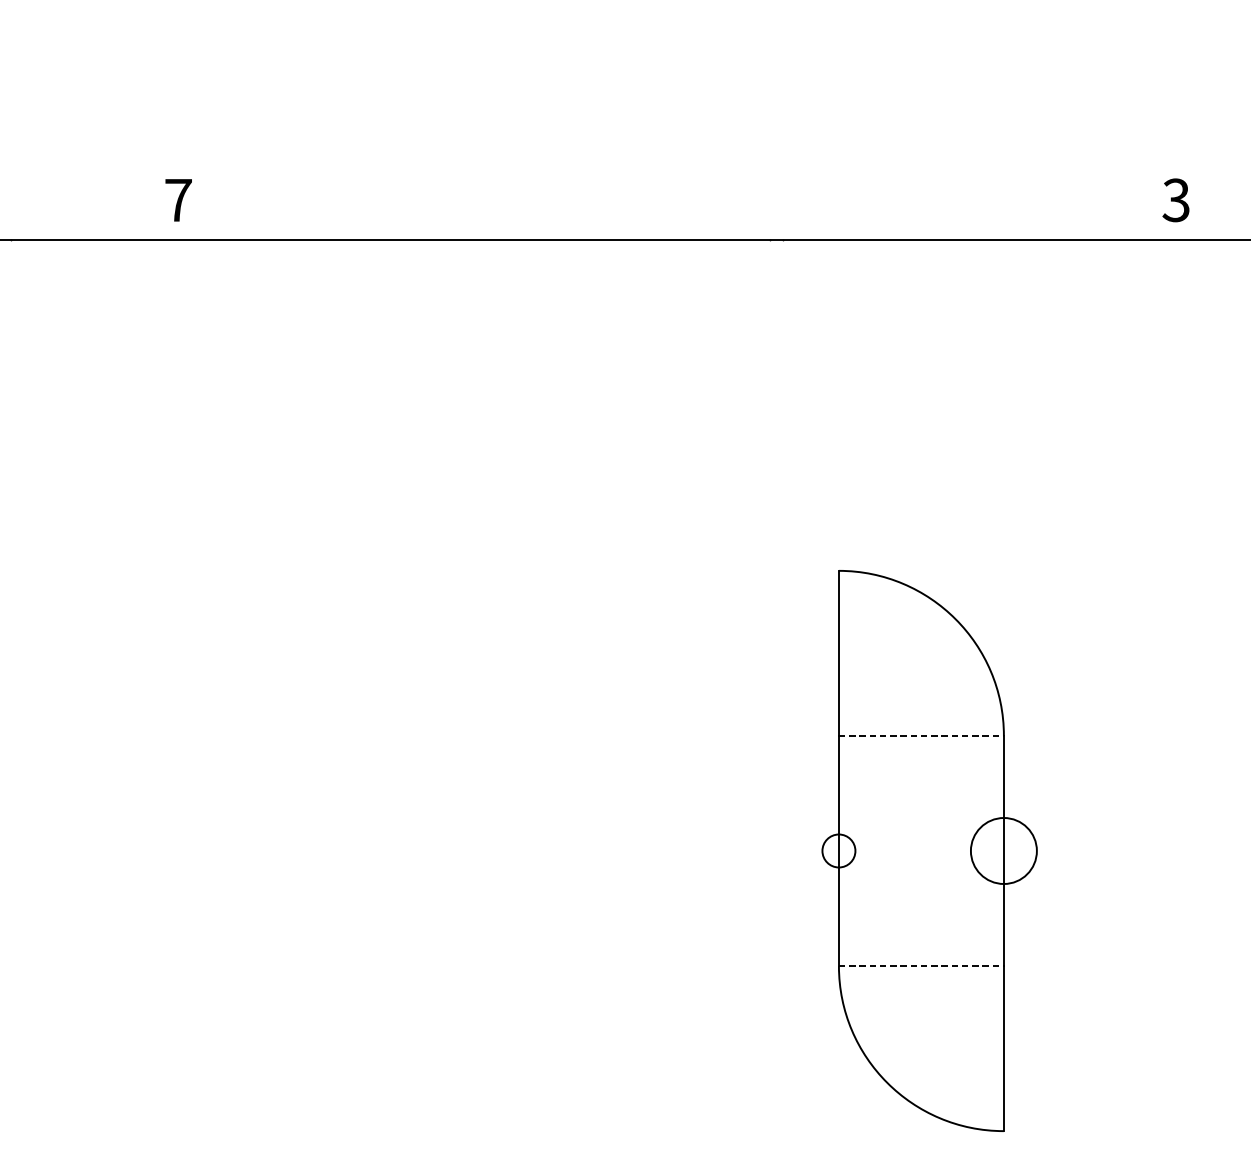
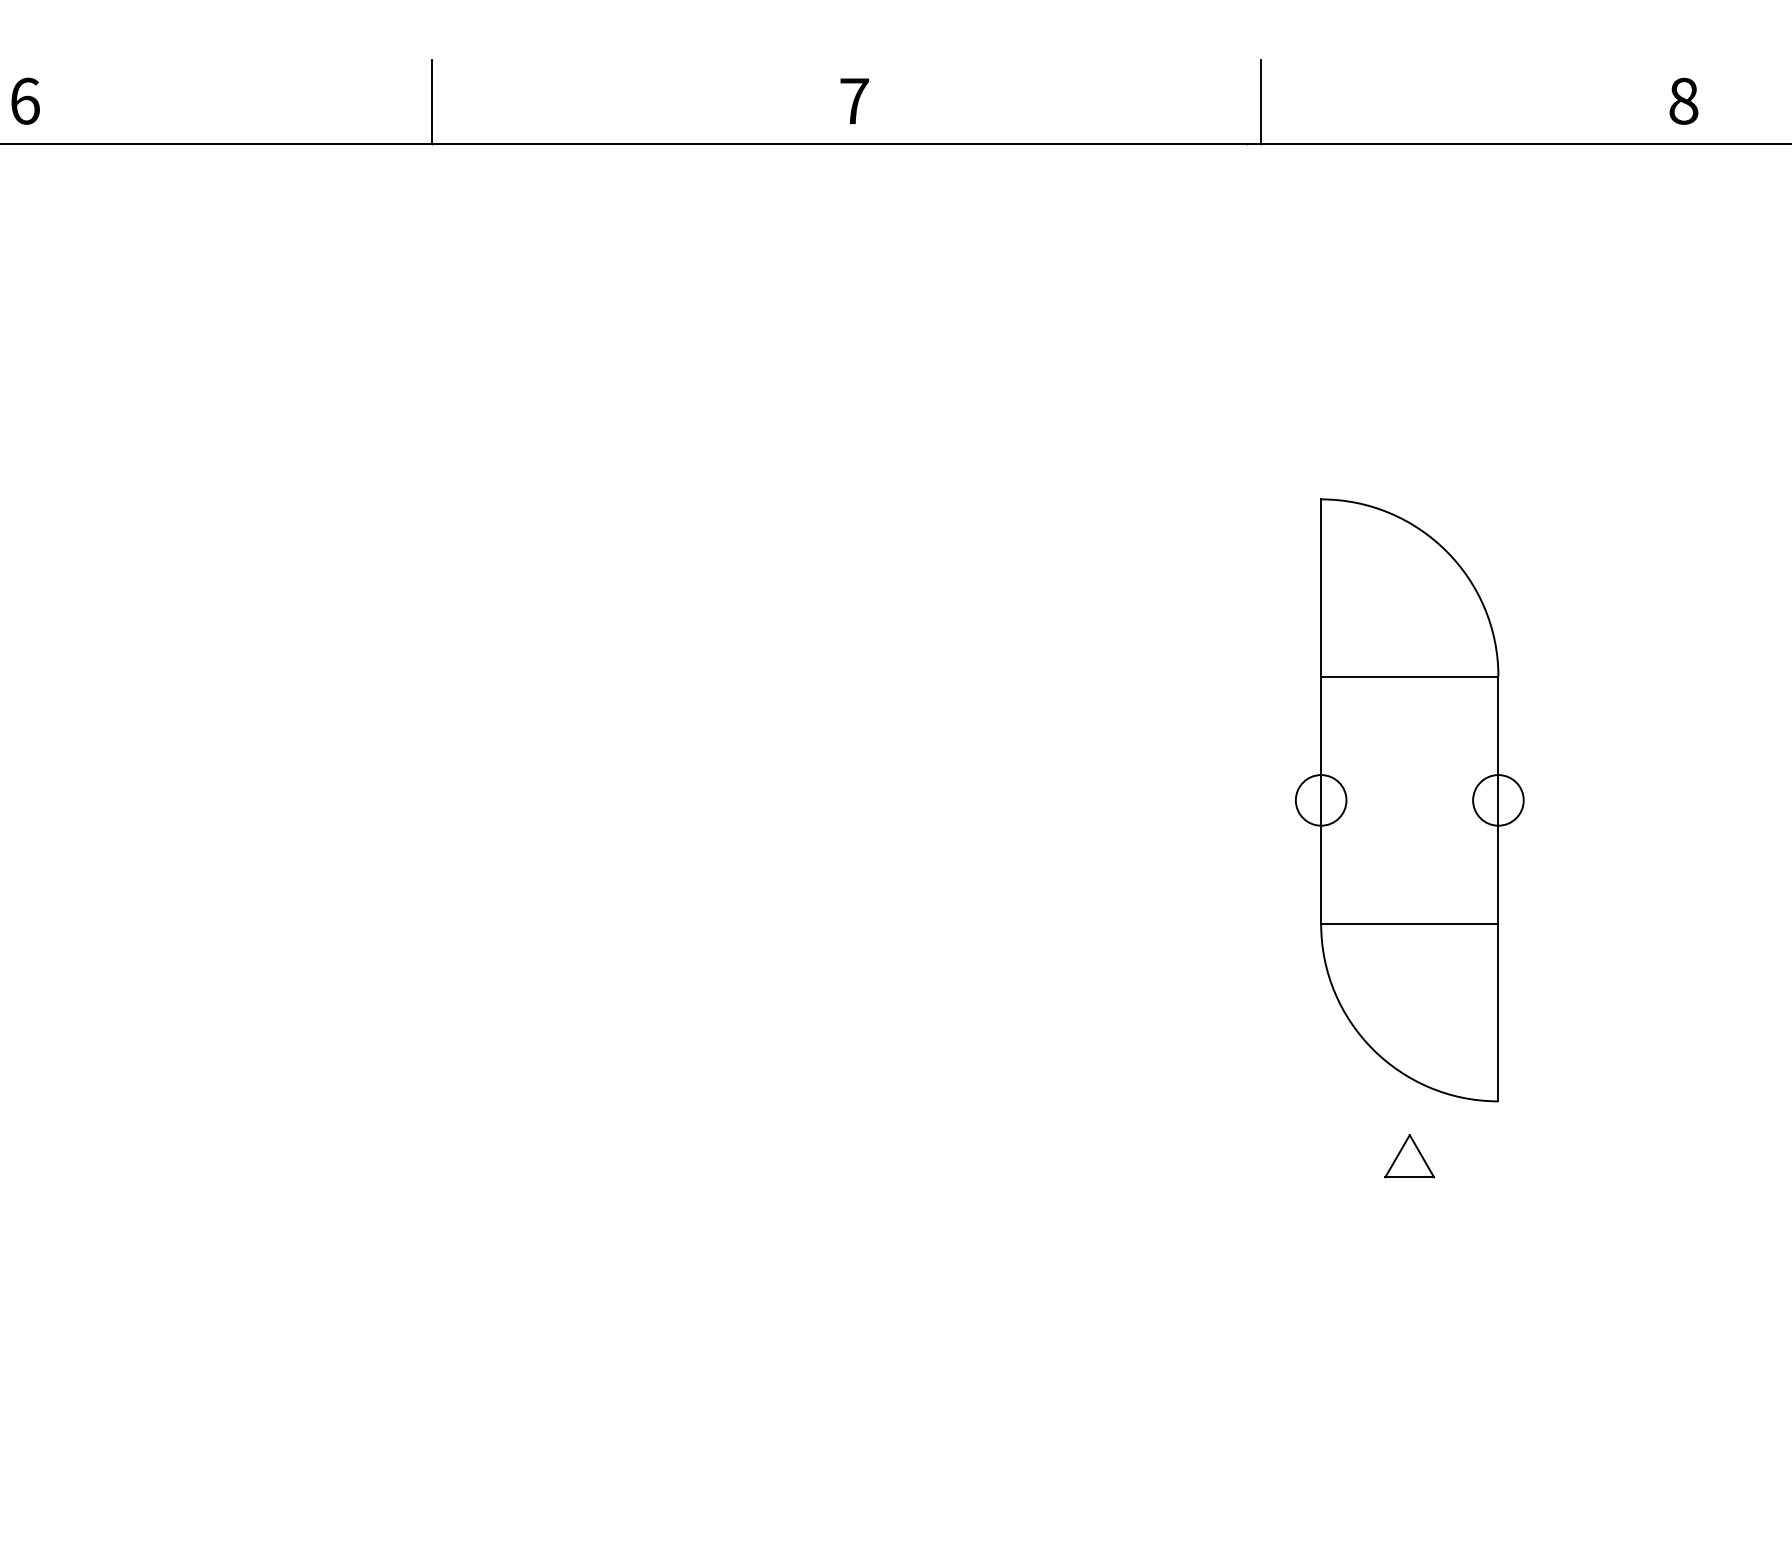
text: (178, 199) -> (854, 100), moved
text: (1176, 199) -> (1683, 100), 3 -> 8
line: (11, 200) -> (432, 101), added
line: (783, 200) -> (1261, 101), added
line: (921, 735) -> (1409, 676), dashed -> solid
circle: (838, 851) -> (1320, 800), size x1.43
circle: (1003, 851) -> (1498, 800), size x0.71
line: (921, 966) -> (1409, 924), dashed -> solid

